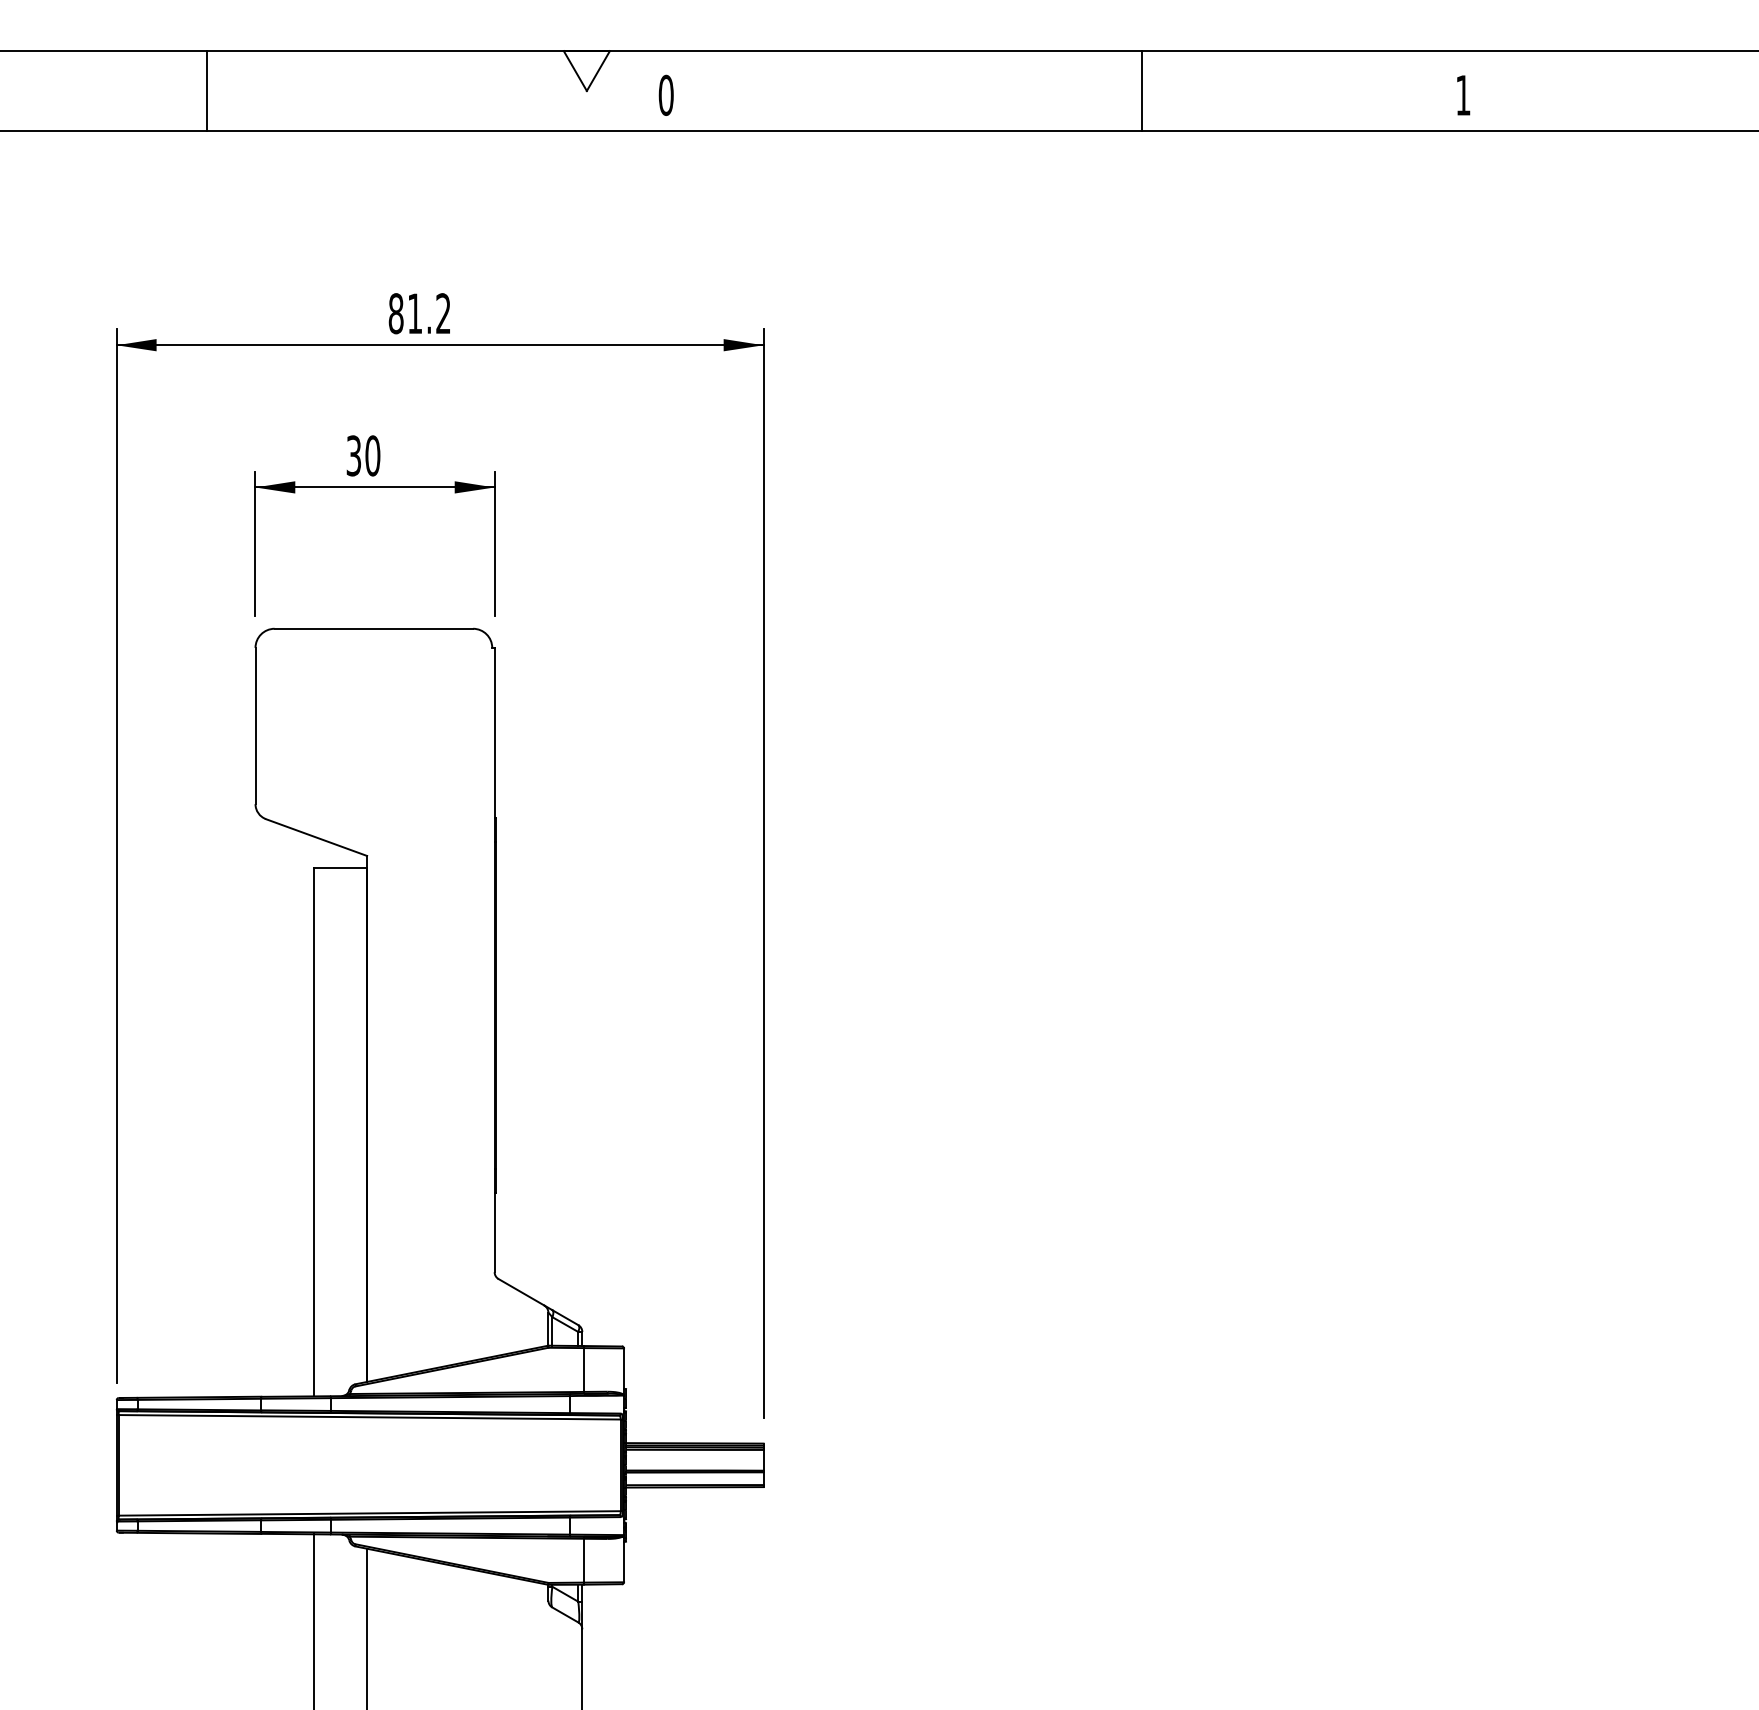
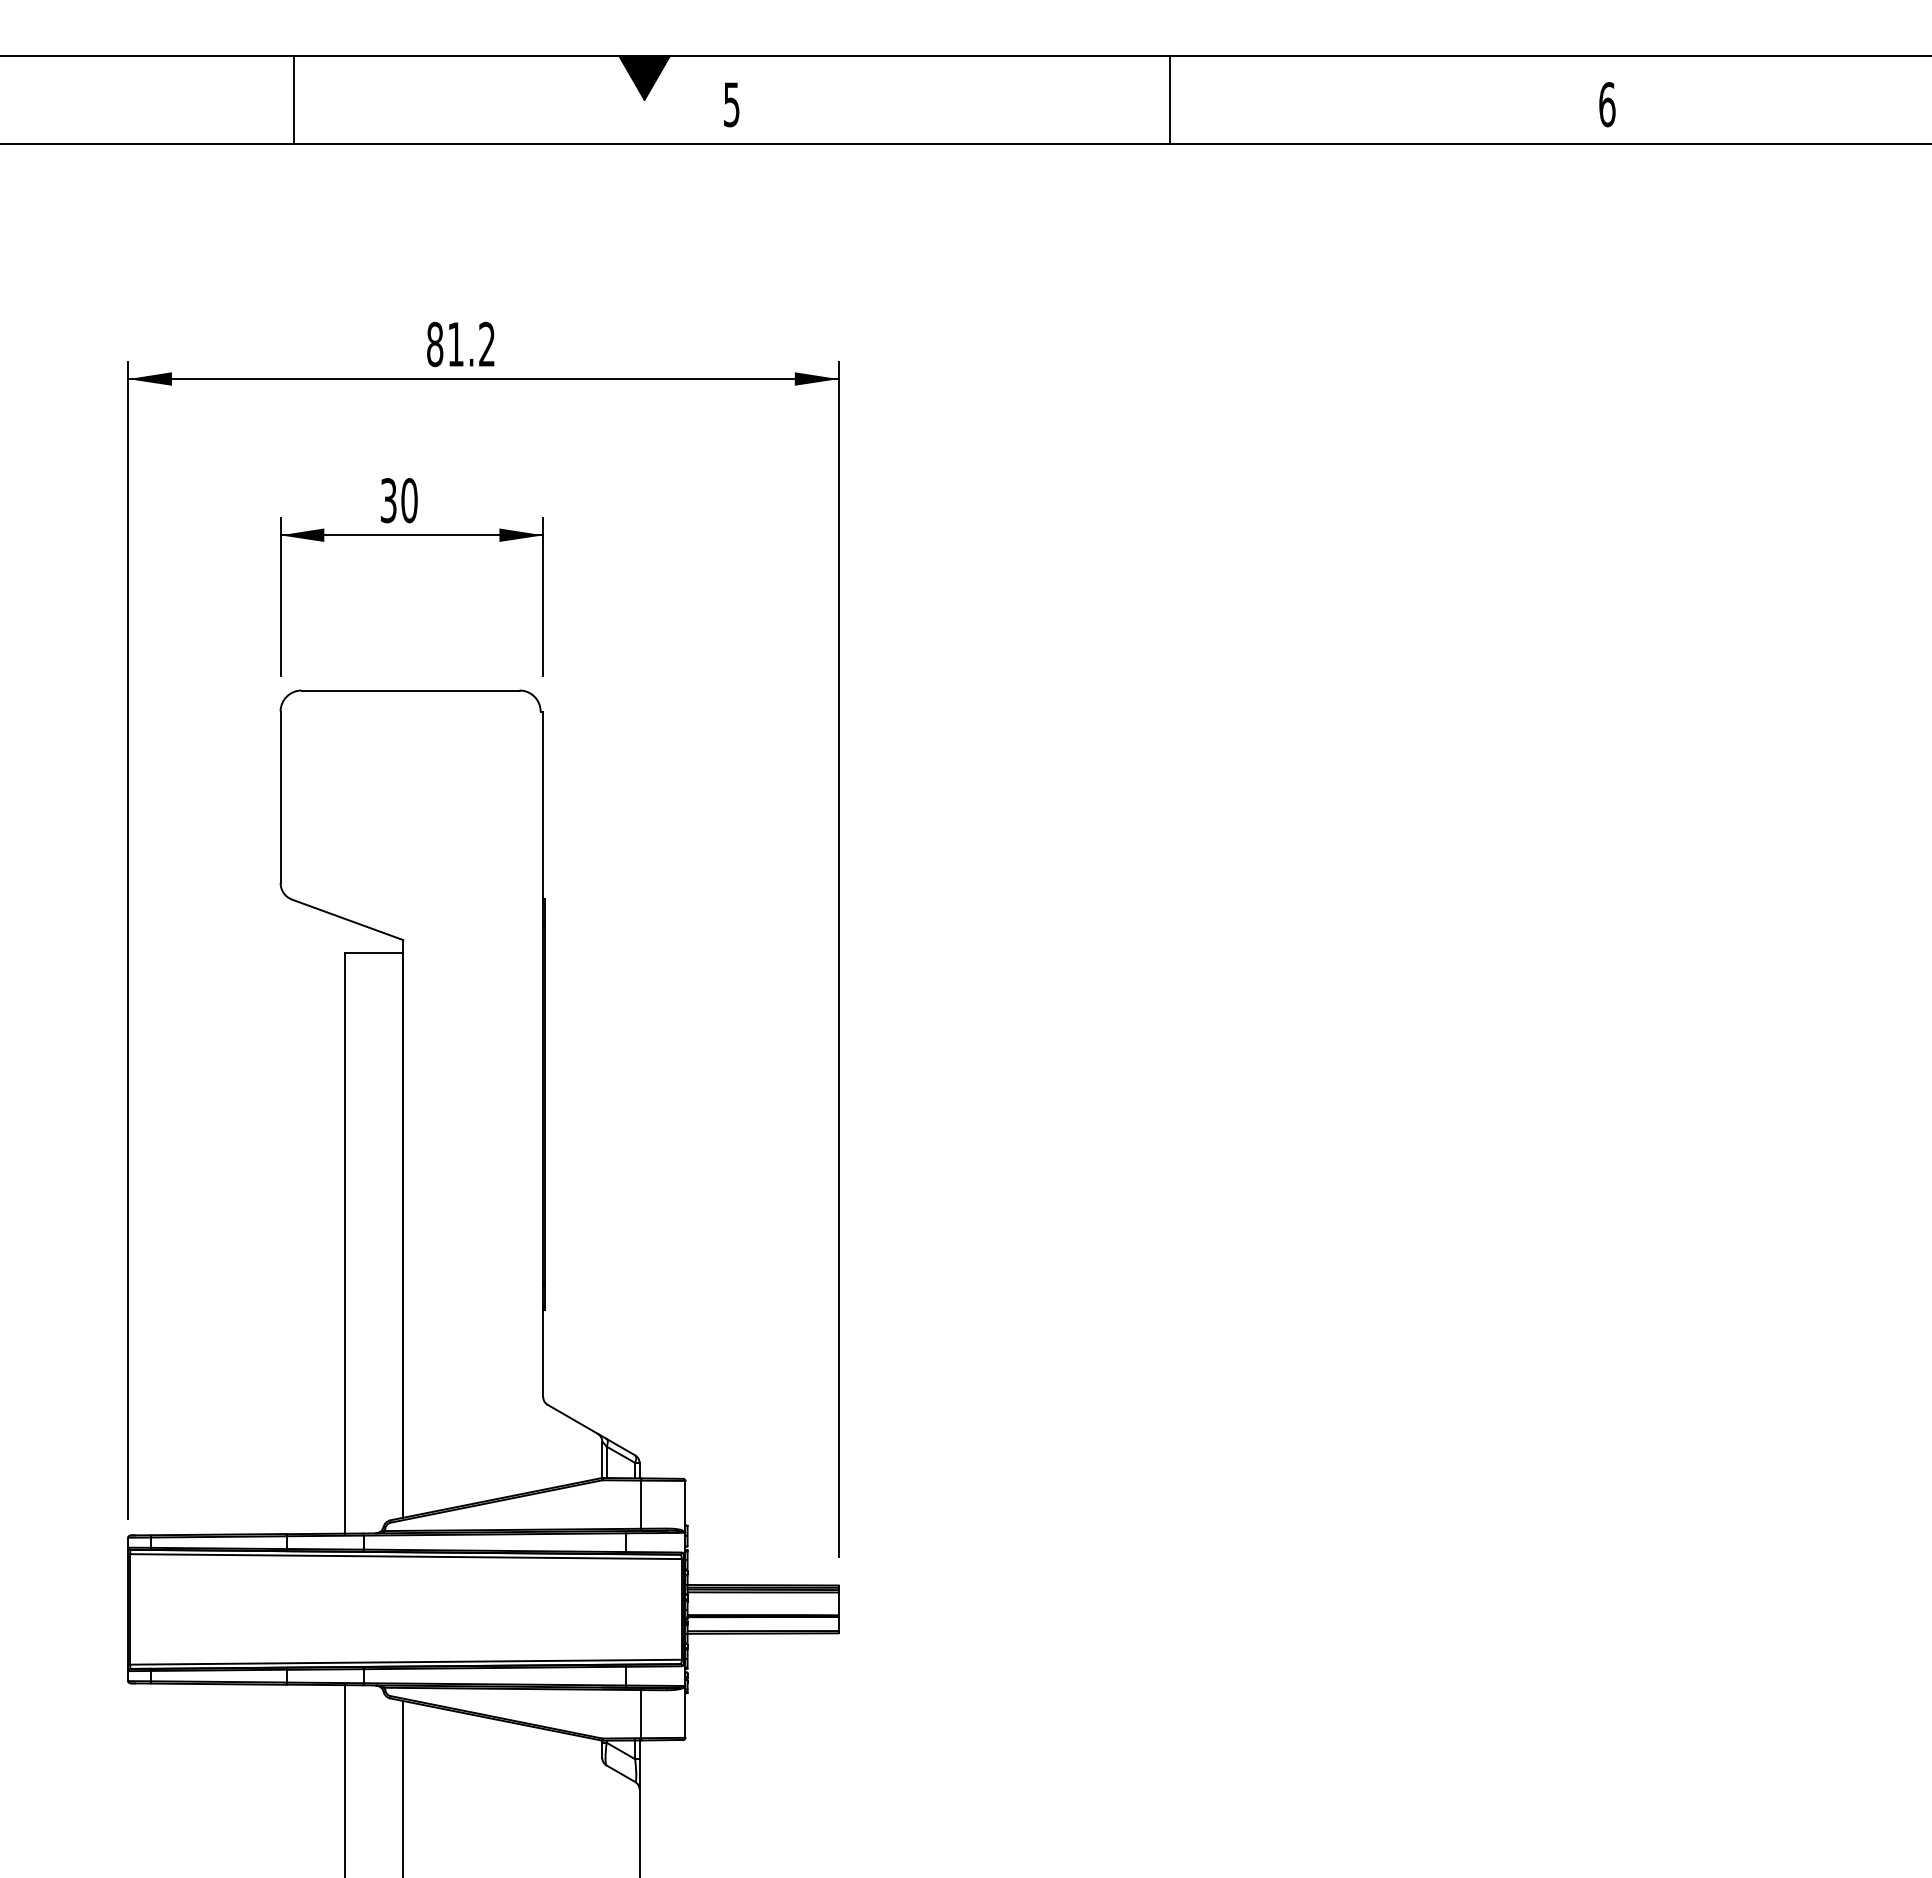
fill: (586, 71) -> (644, 78), added
line: (207, 90) -> (294, 99), moved
line: (1142, 90) -> (1170, 99), moved
text: (665, 94) -> (730, 103), 0 -> 5
text: (1463, 94) -> (1607, 103), 1 -> 6

